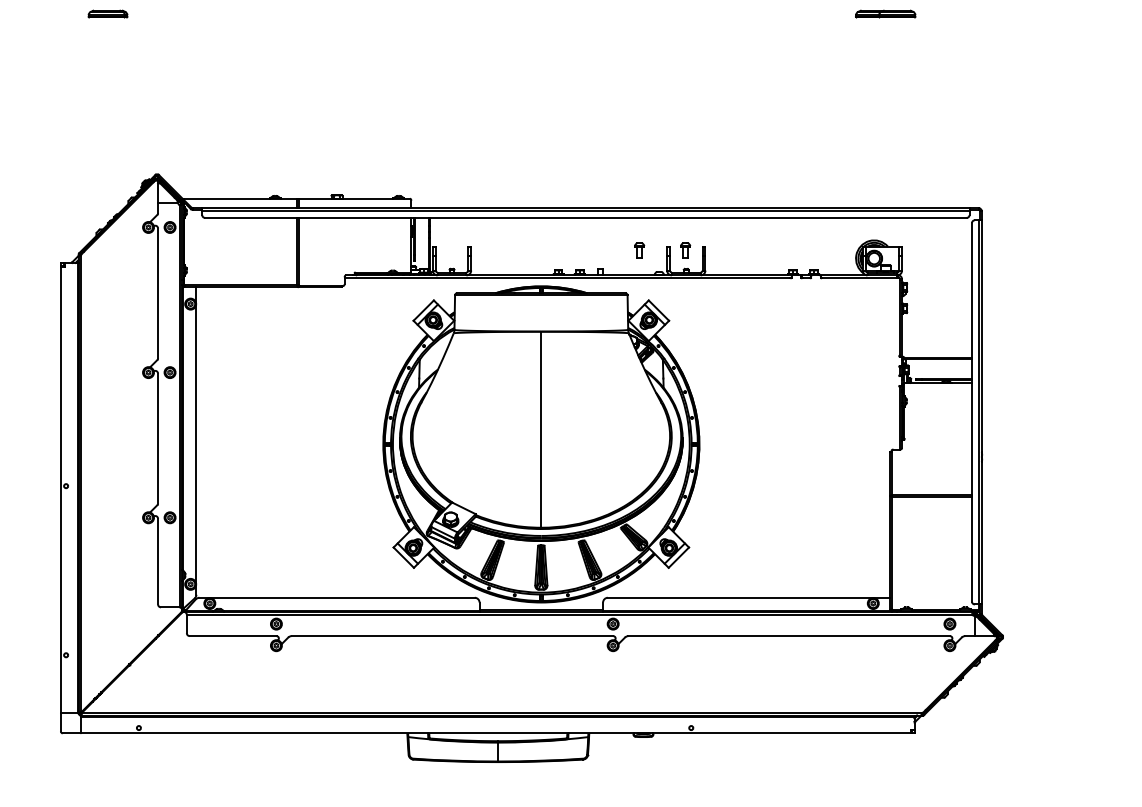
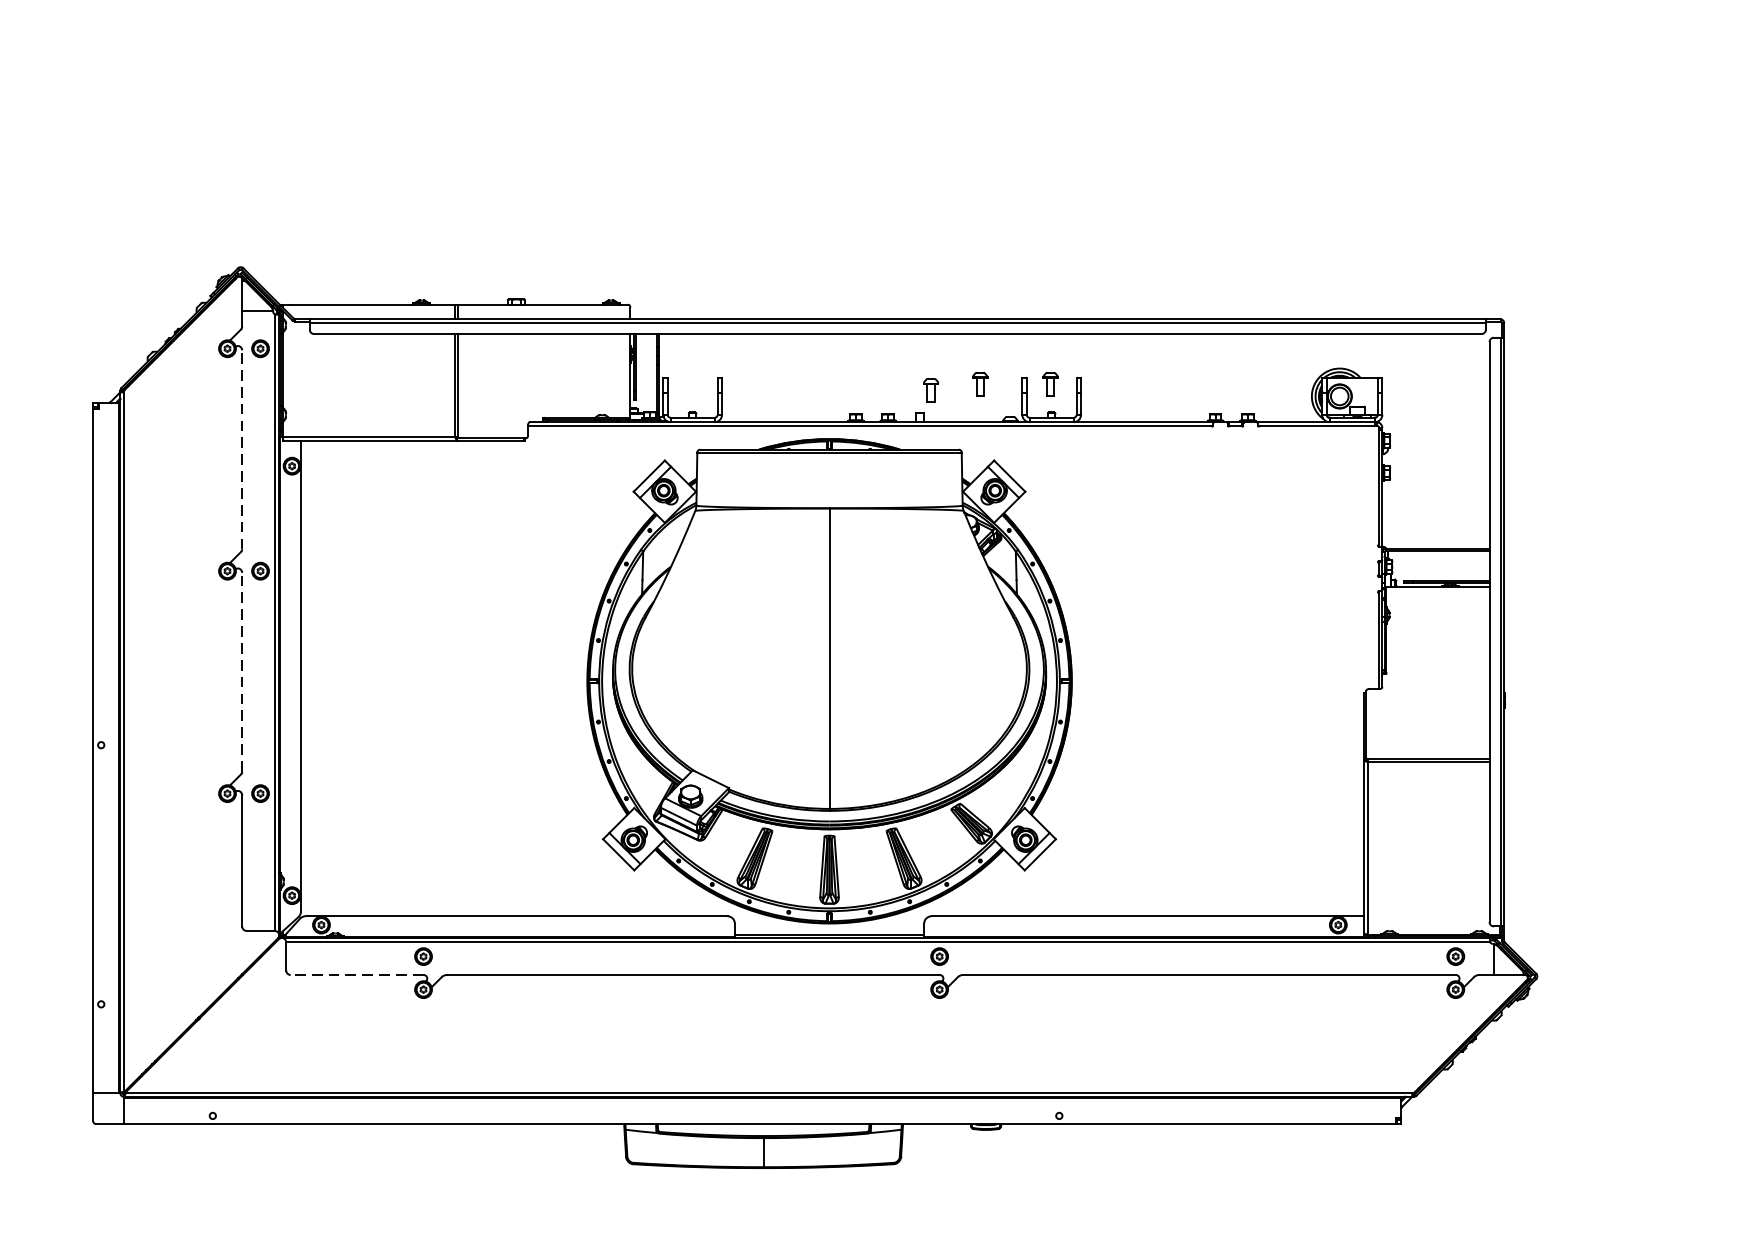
part: (107, 13) -> (164, 20), removed
part: (885, 13) -> (1357, 20), removed
part: (607, 254) -> (930, 390), added
line: (158, 293) -> (242, 449), solid -> dashed
line: (158, 438) -> (242, 672), solid -> dashed
line: (232, 636) -> (356, 975), solid -> dashed

